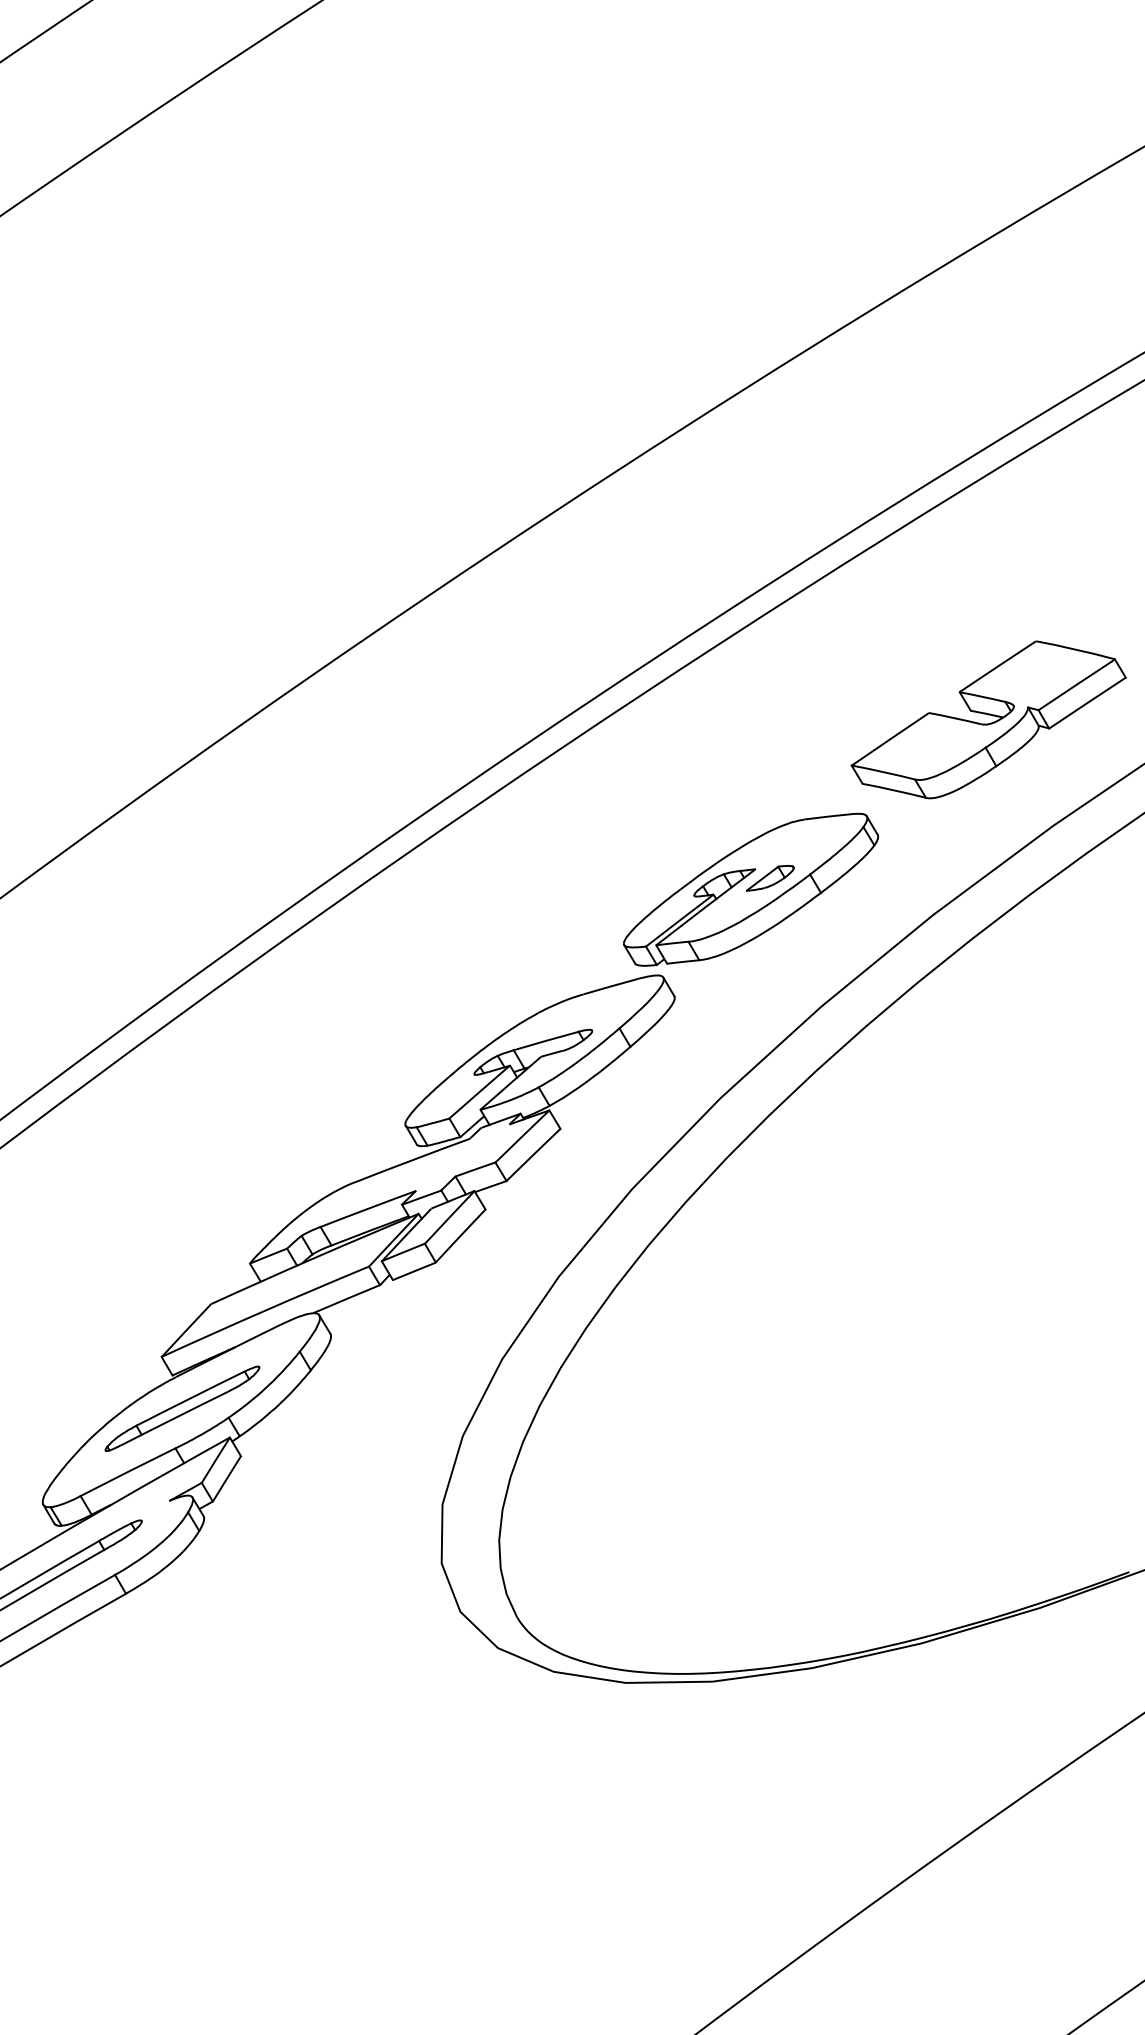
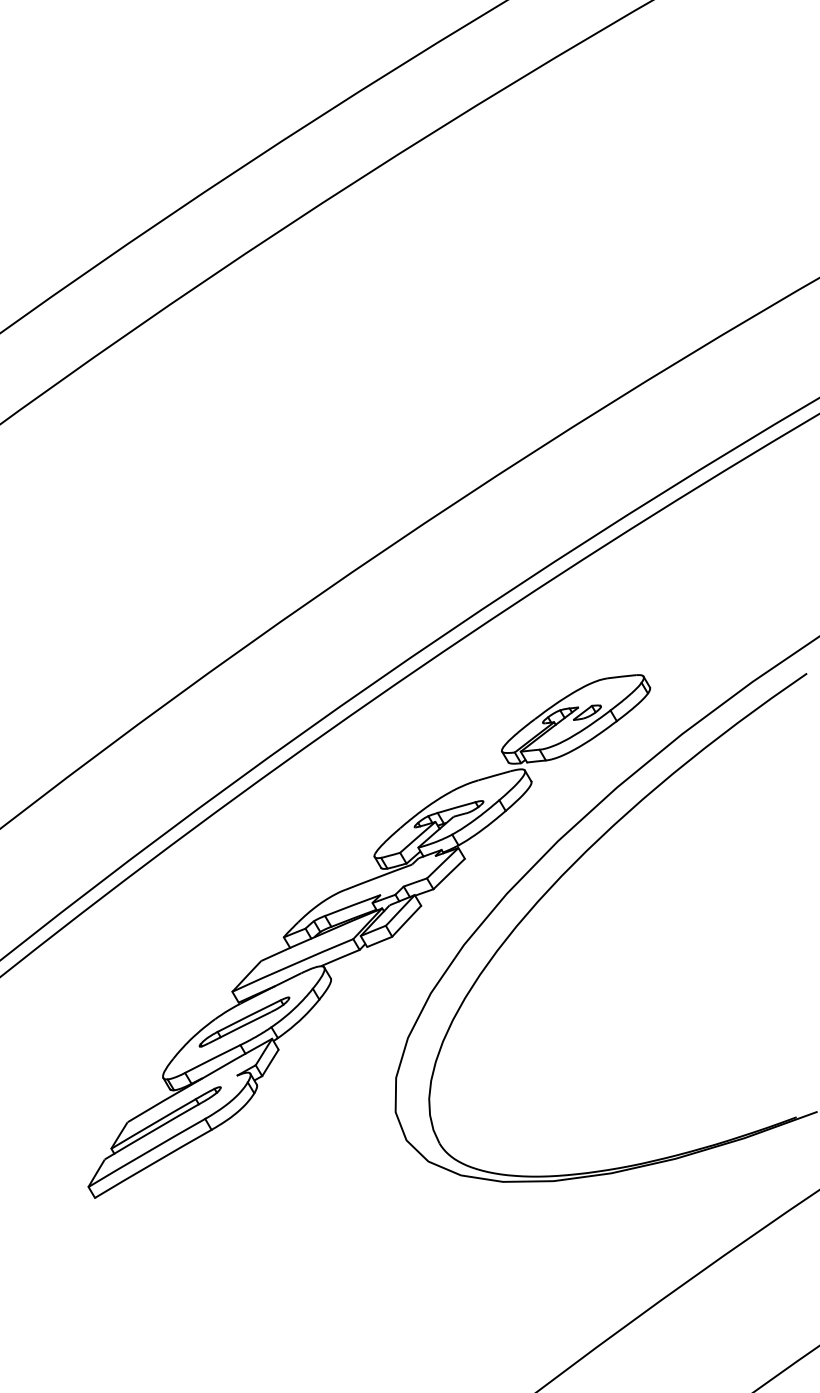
part: (988, 718) -> (714, 619), removed

